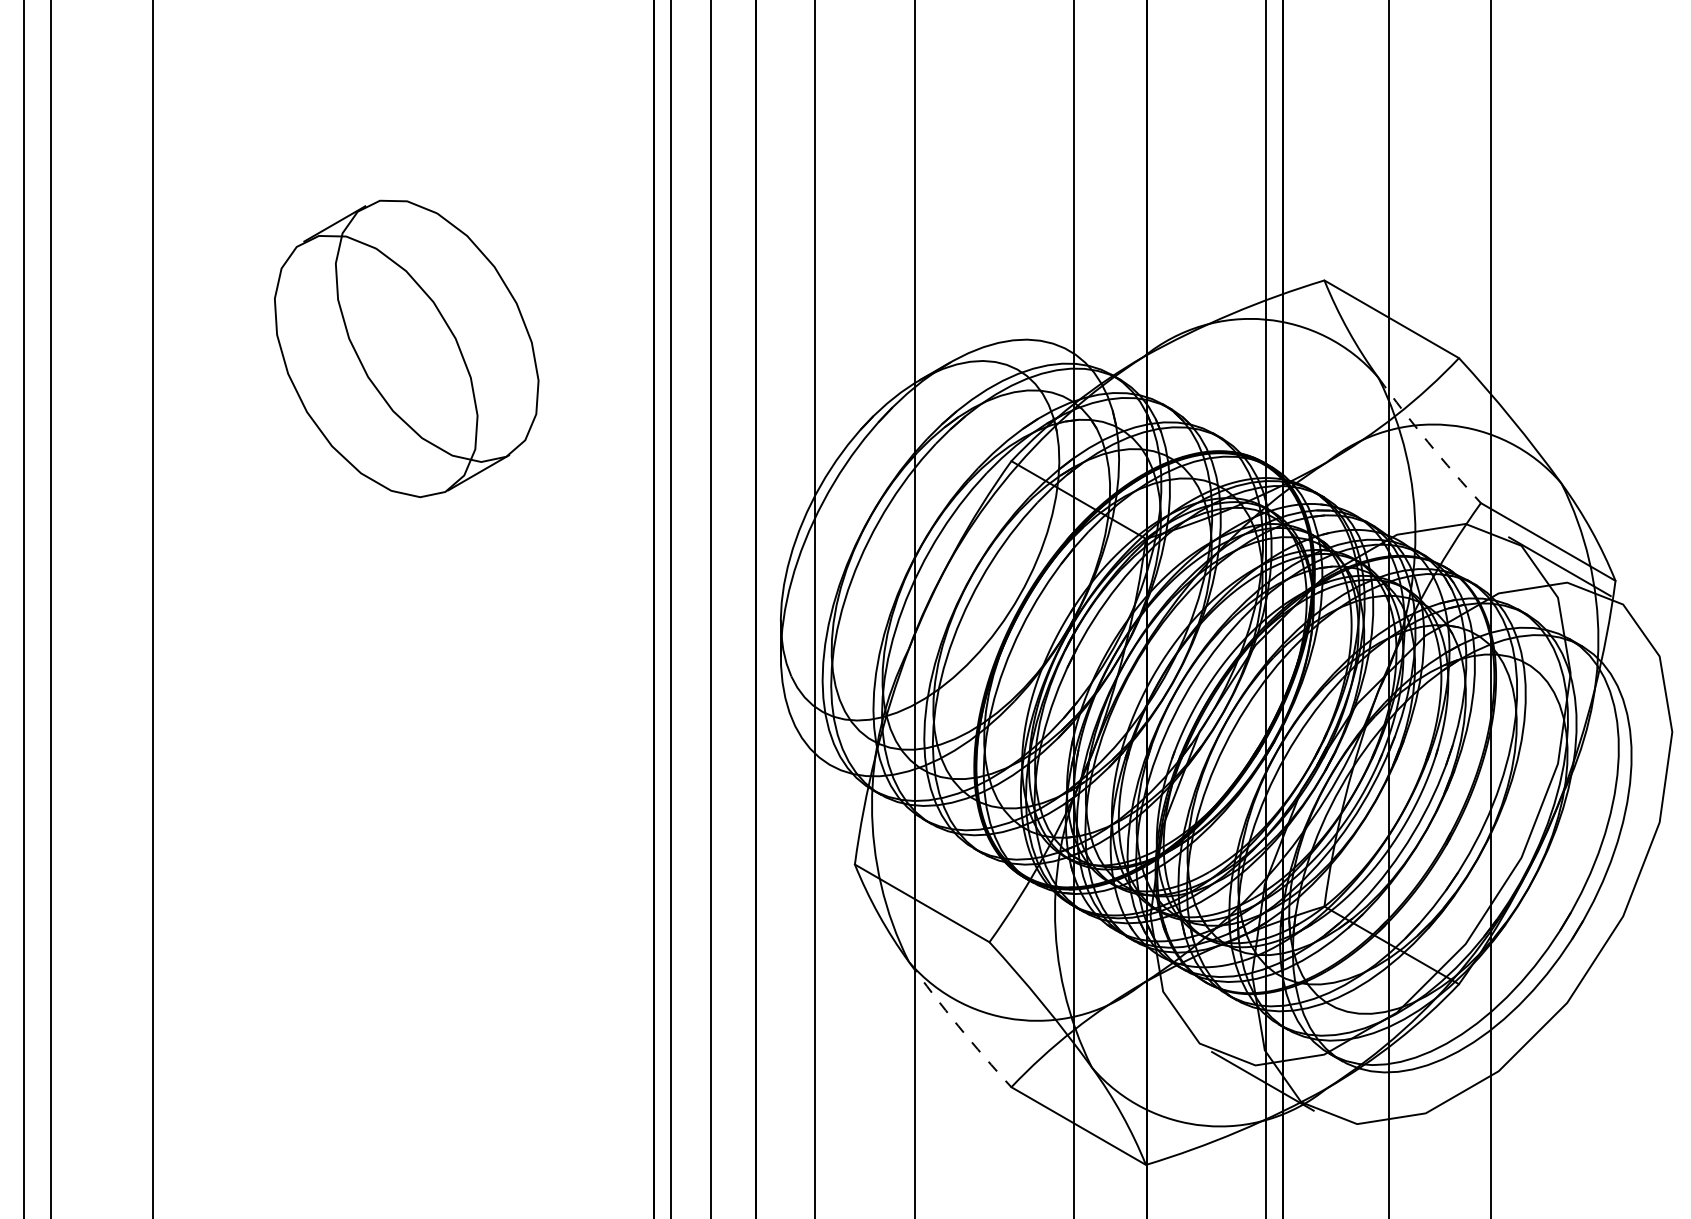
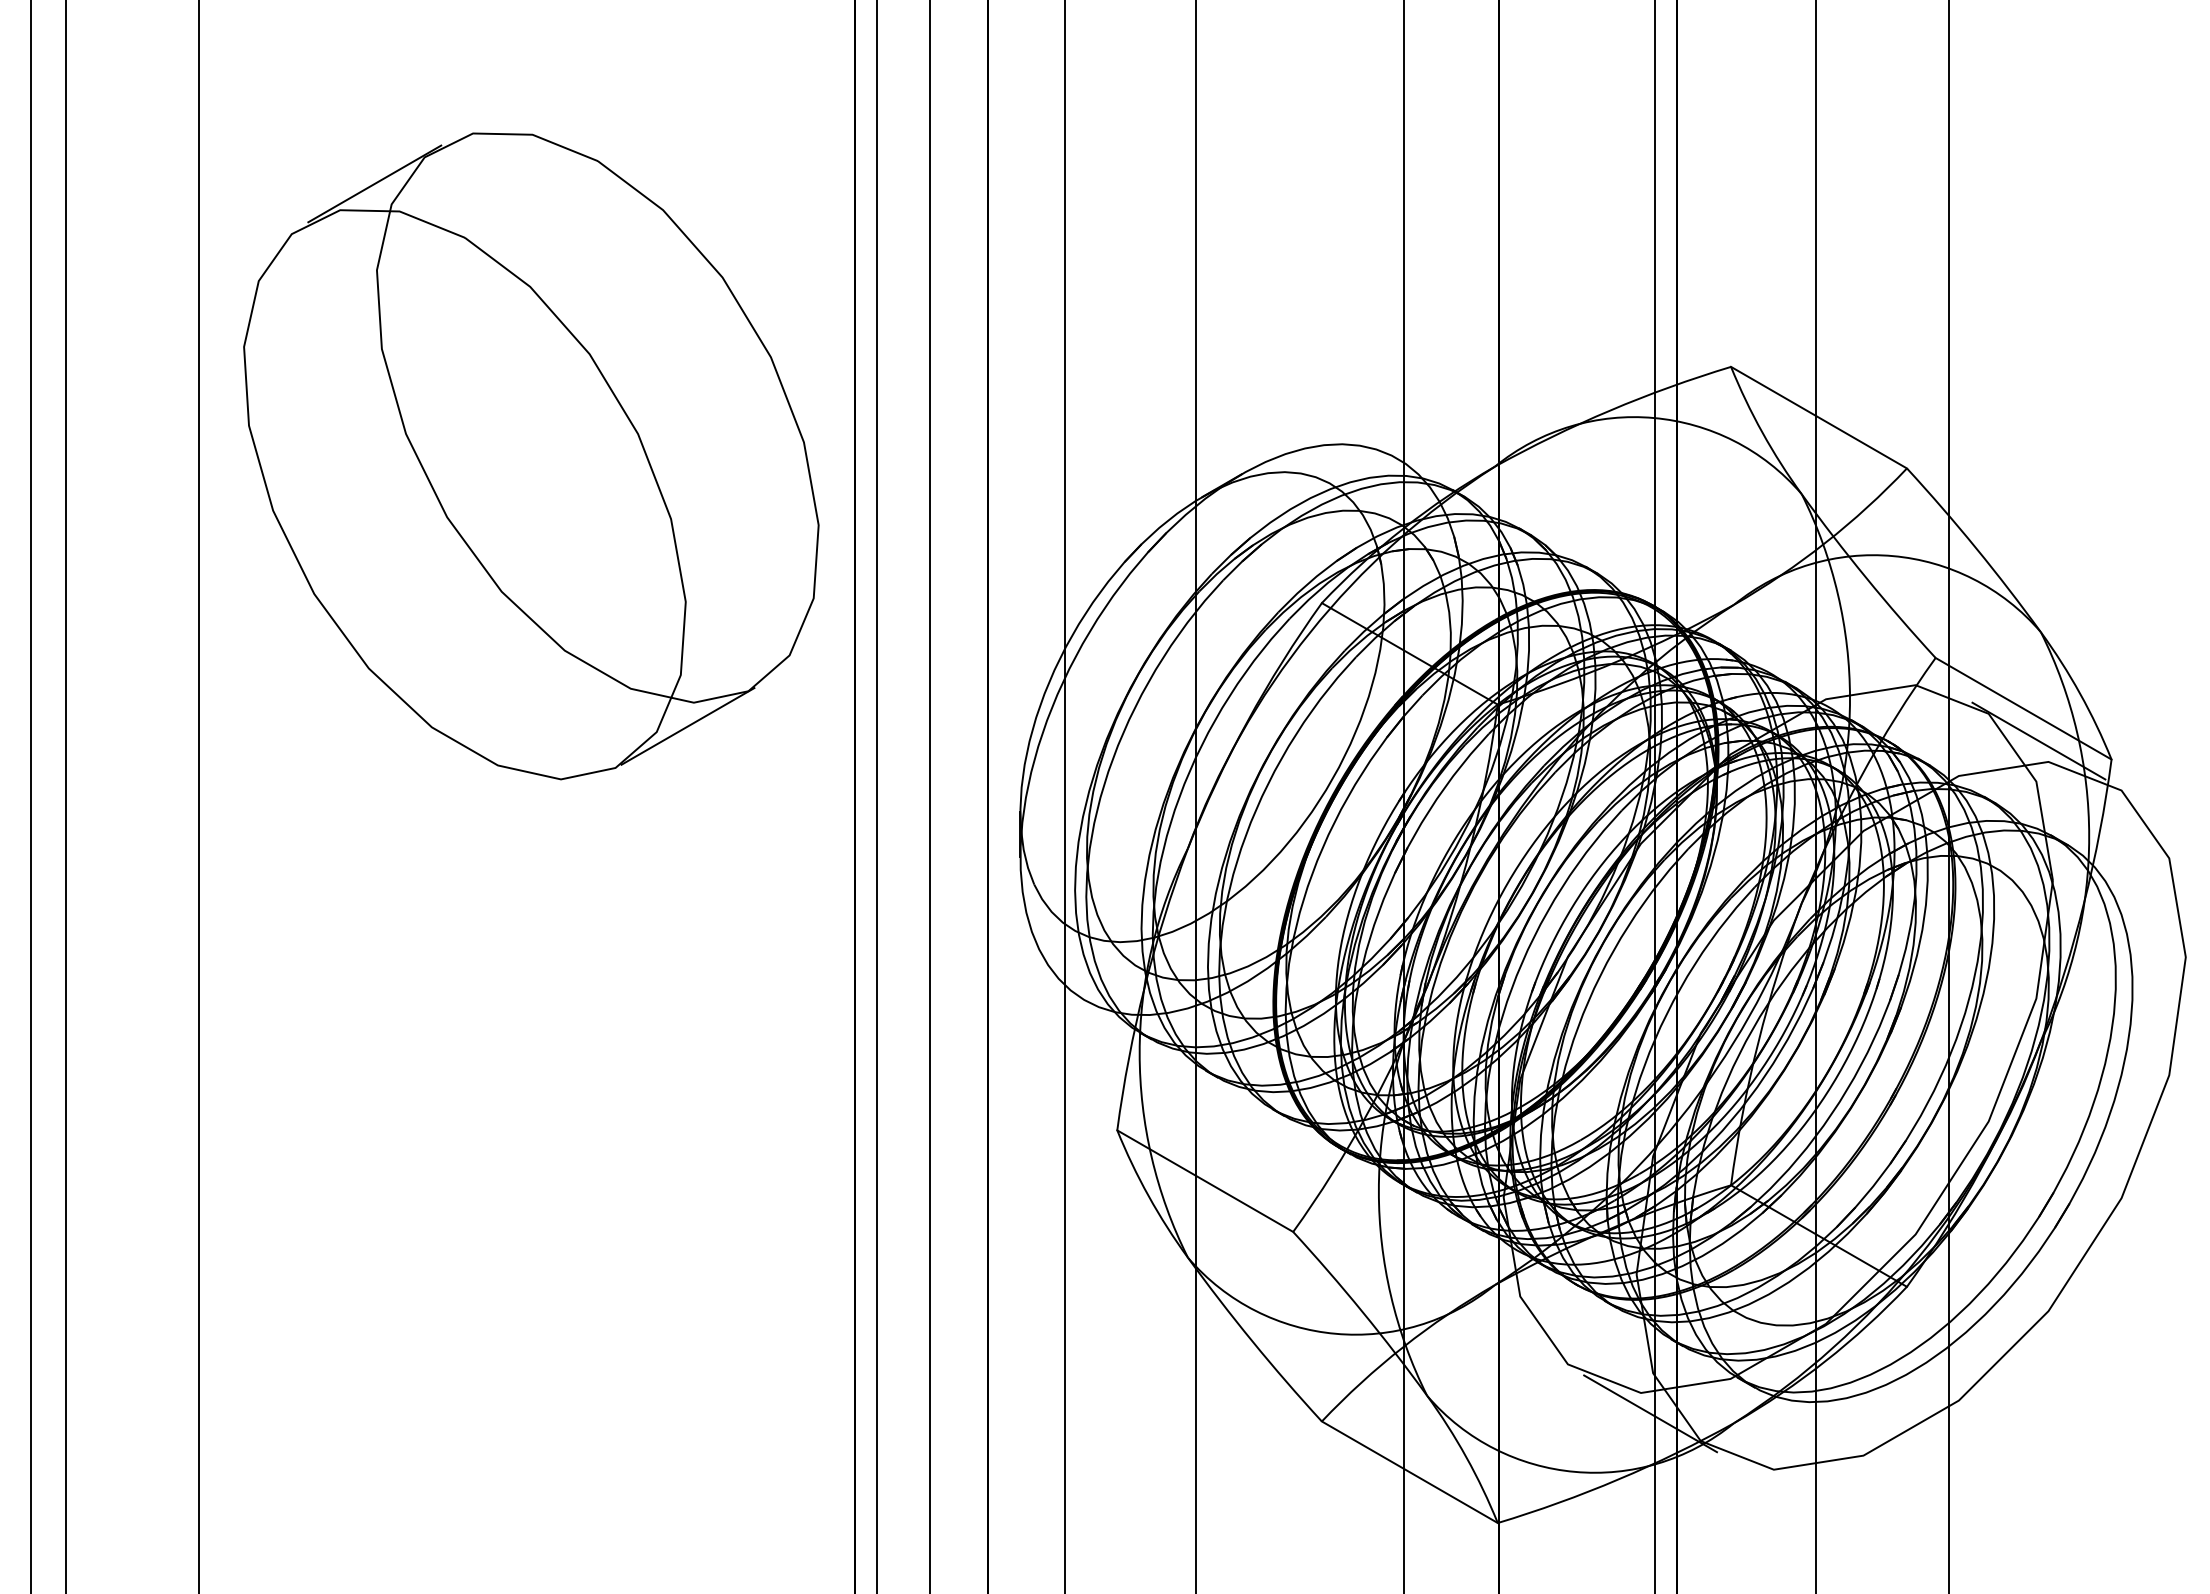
part: (406, 349) -> (531, 456), size x1.67
arc: (1428, 442) -> (1866, 578), dashed -> solid
arc: (958, 1026) -> (1252, 1341), dashed -> solid

